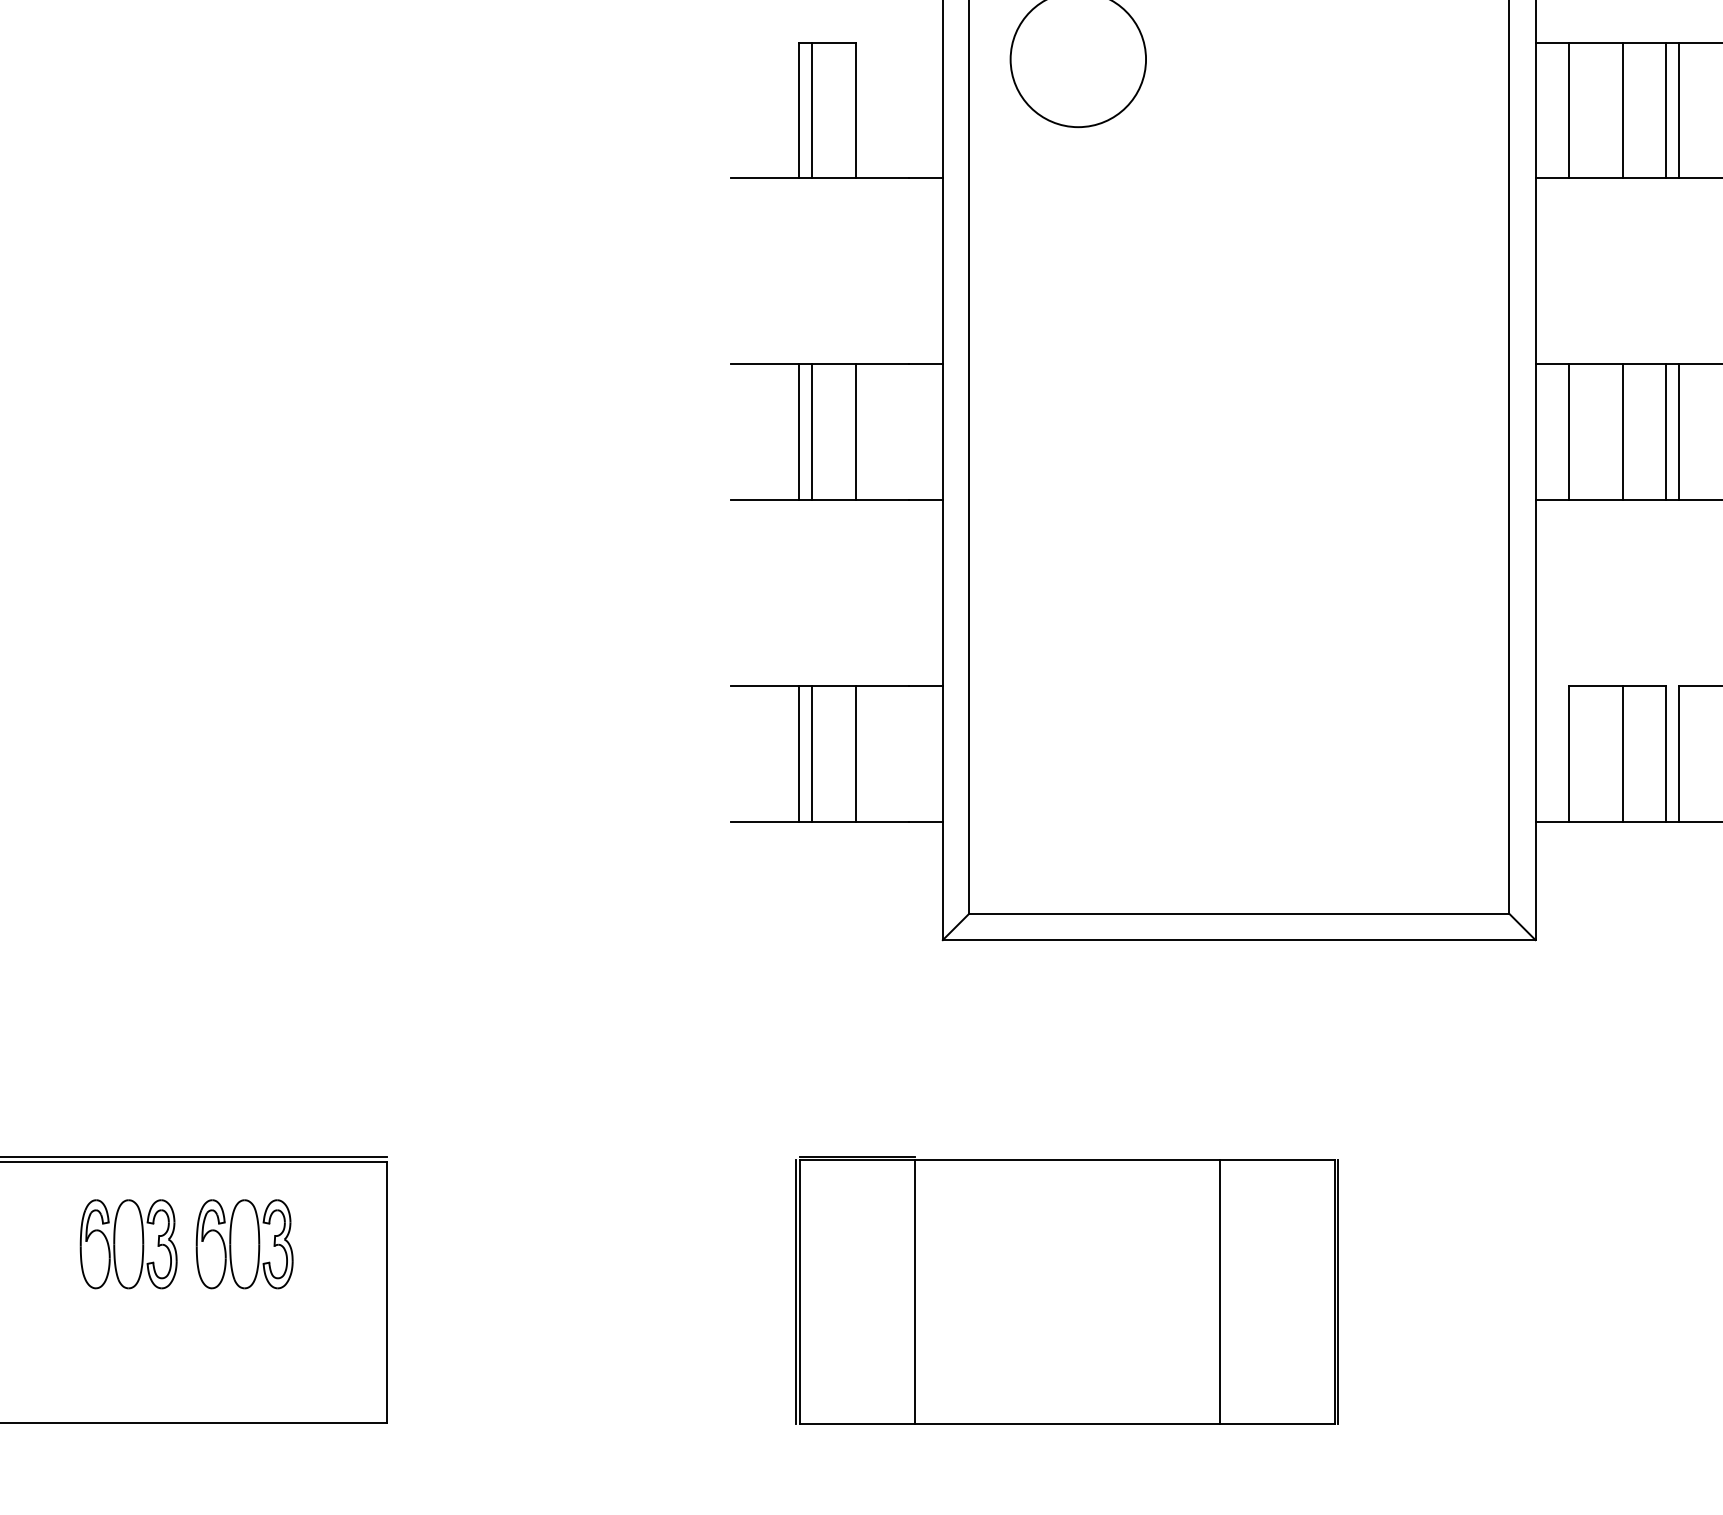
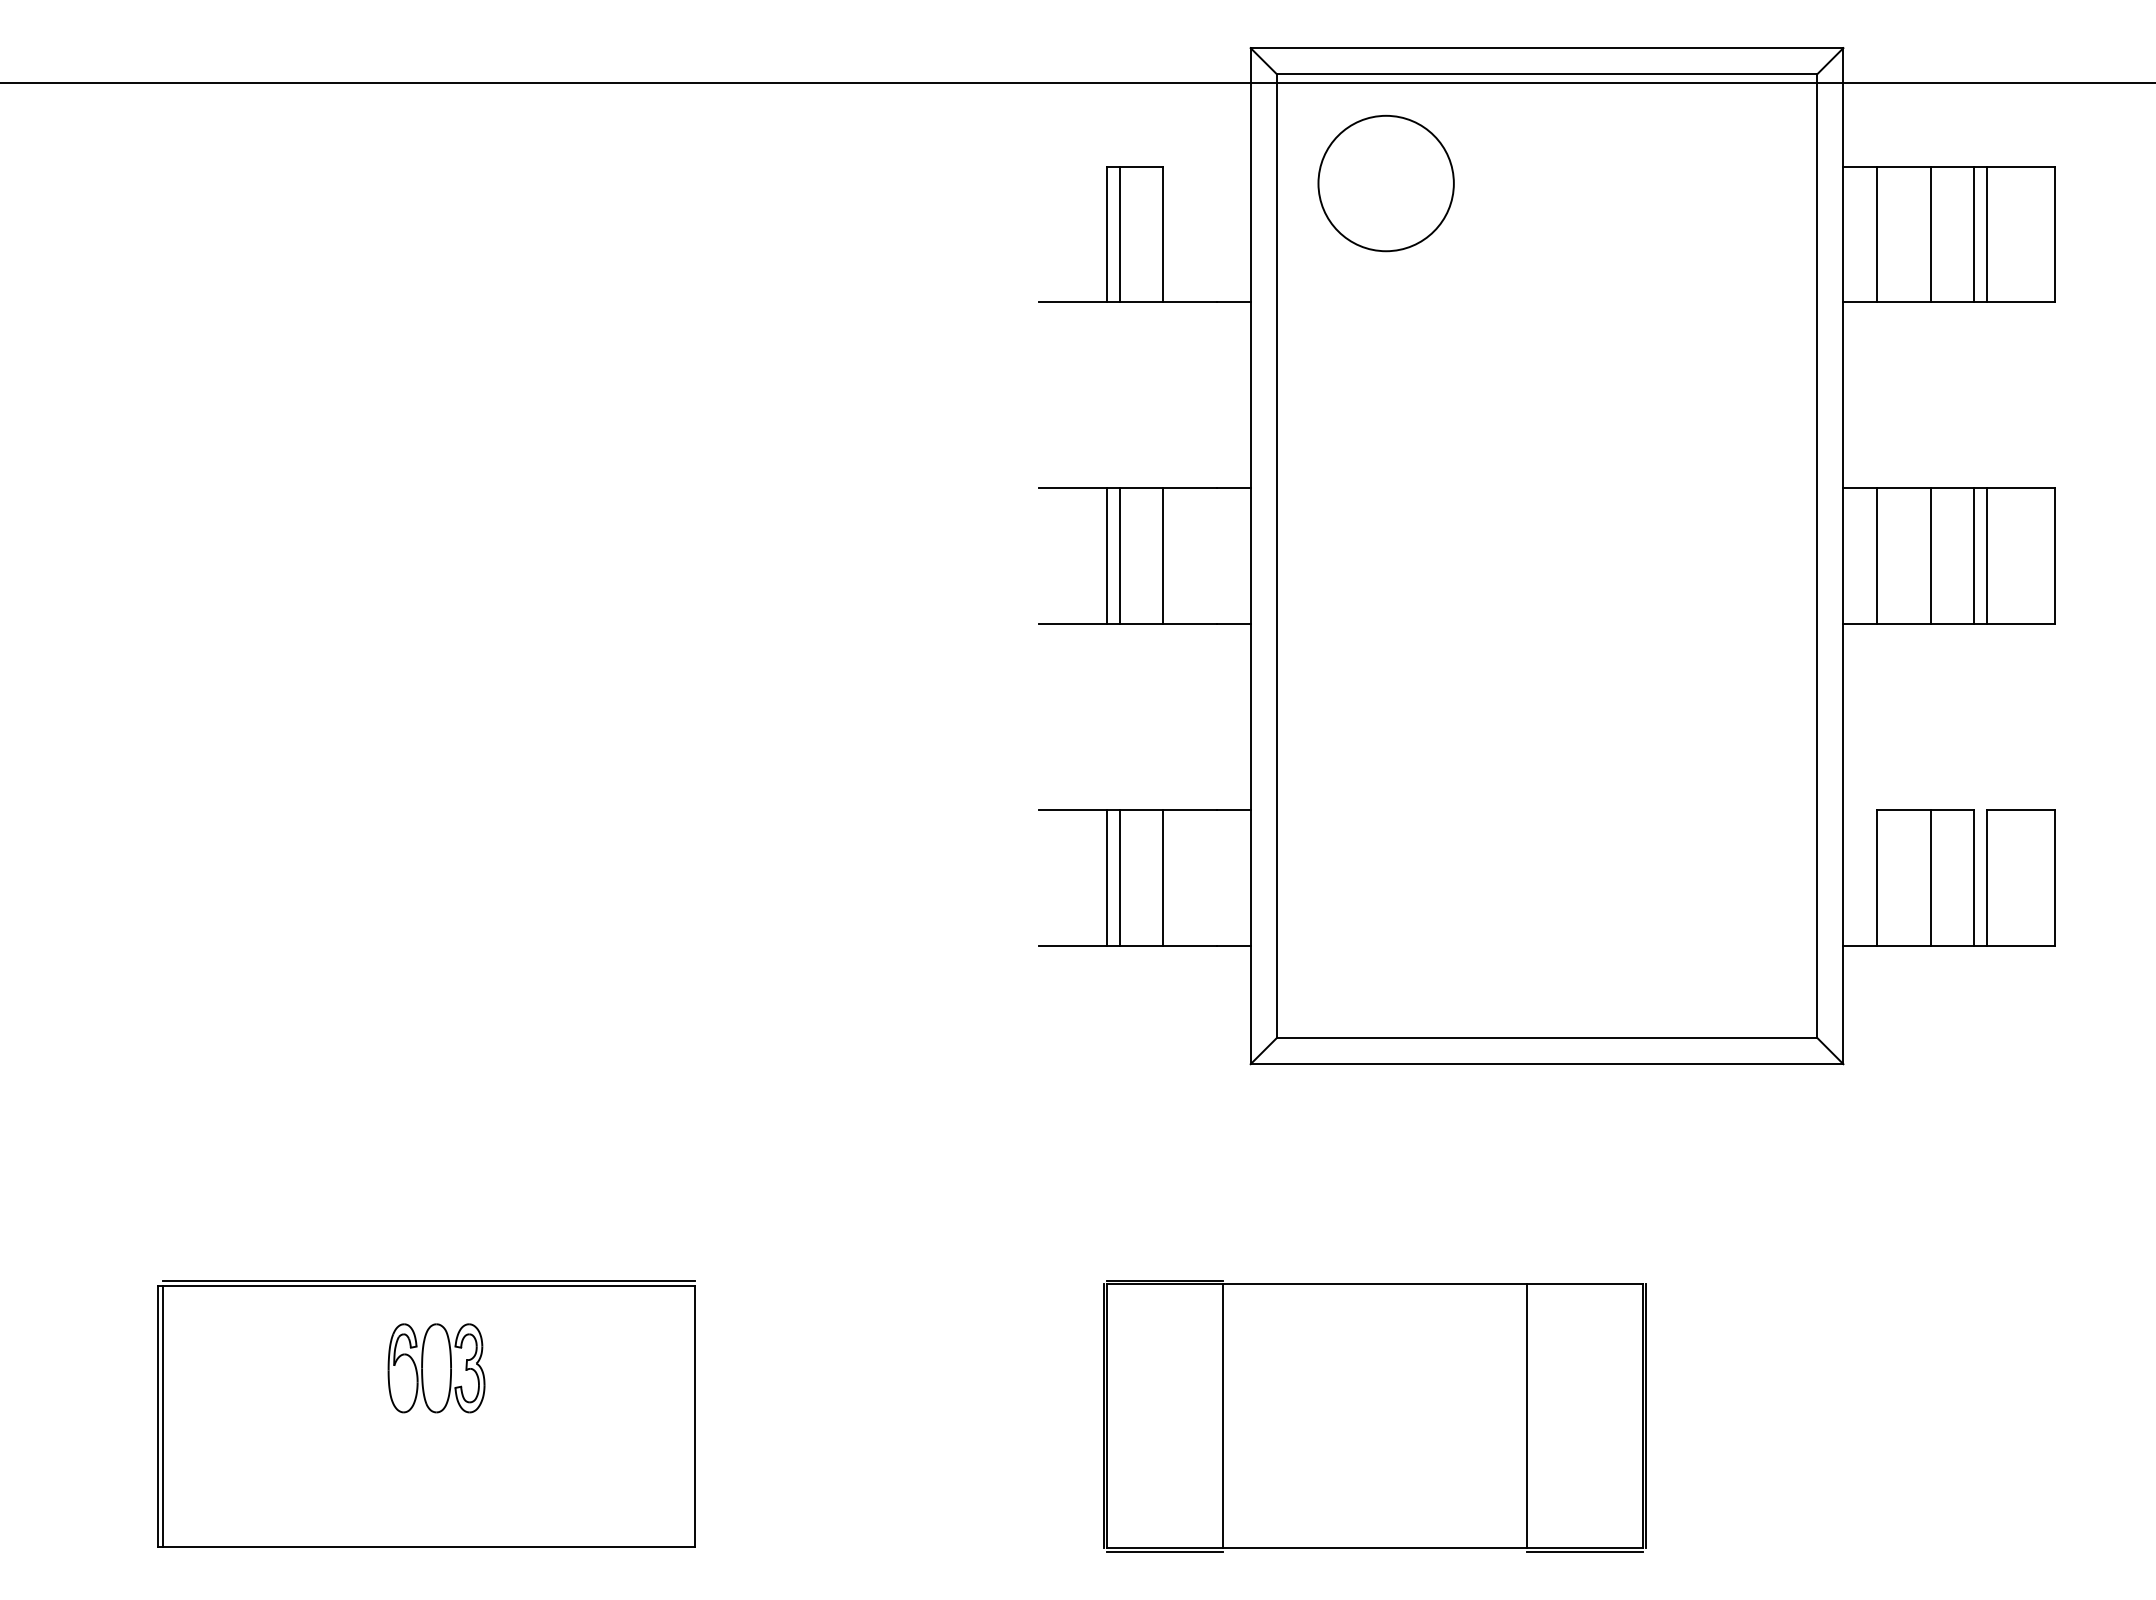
part: (244, 1244) -> (552, 1368), removed
line: (856, 1427) -> (1164, 1551), added
line: (1276, 1427) -> (1584, 1551), added

